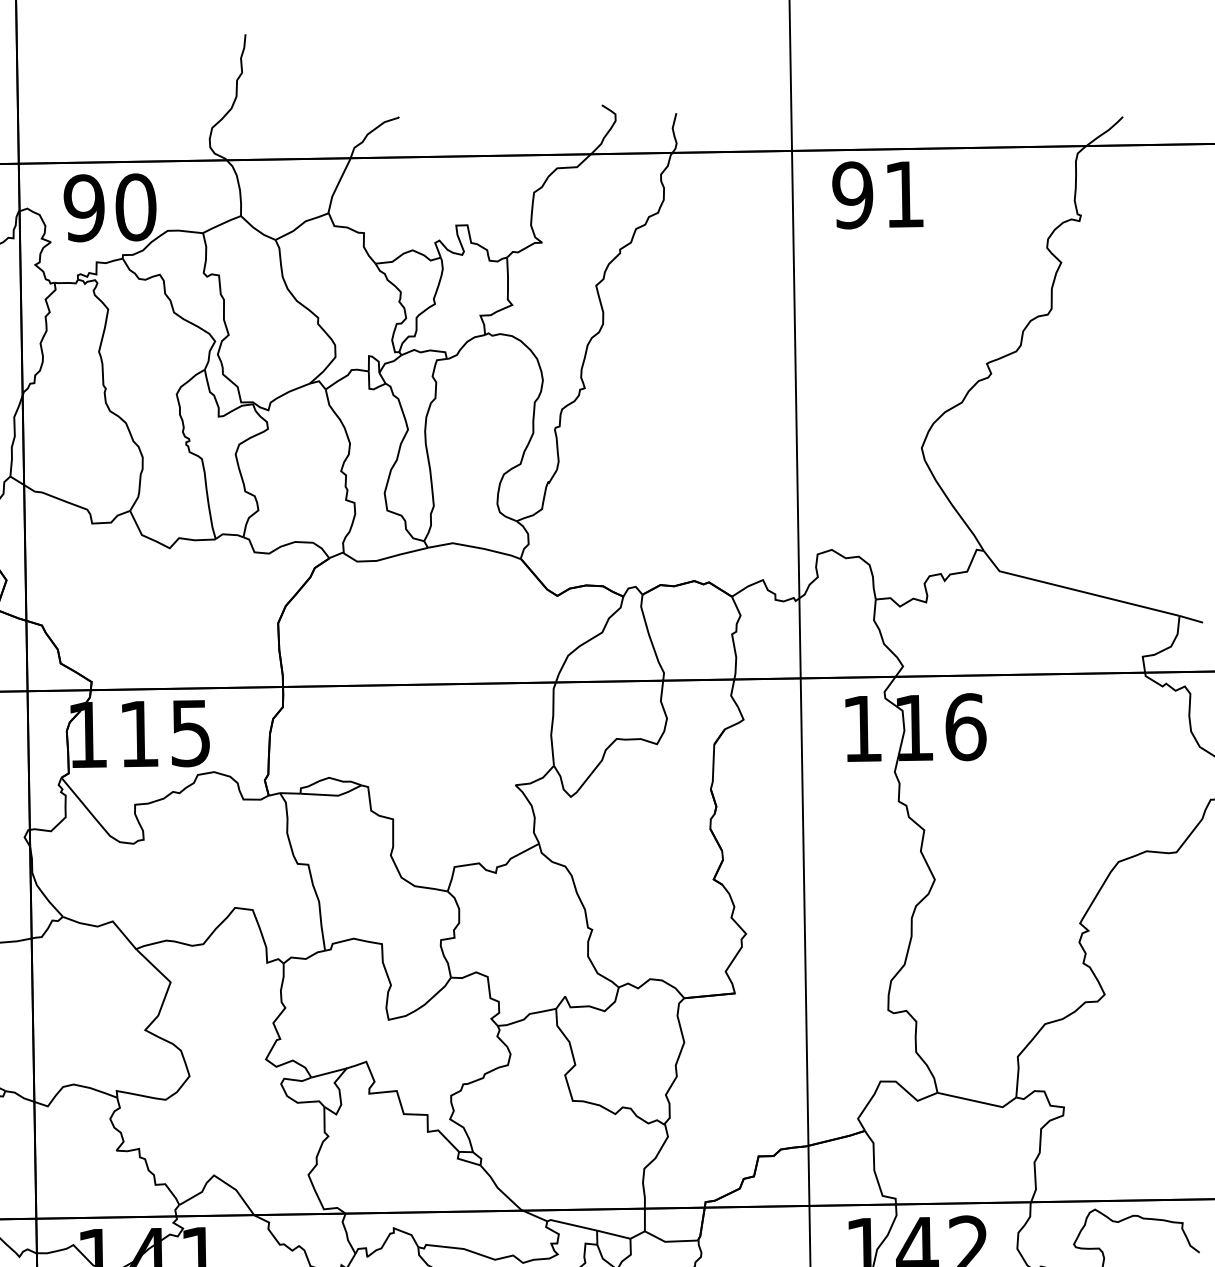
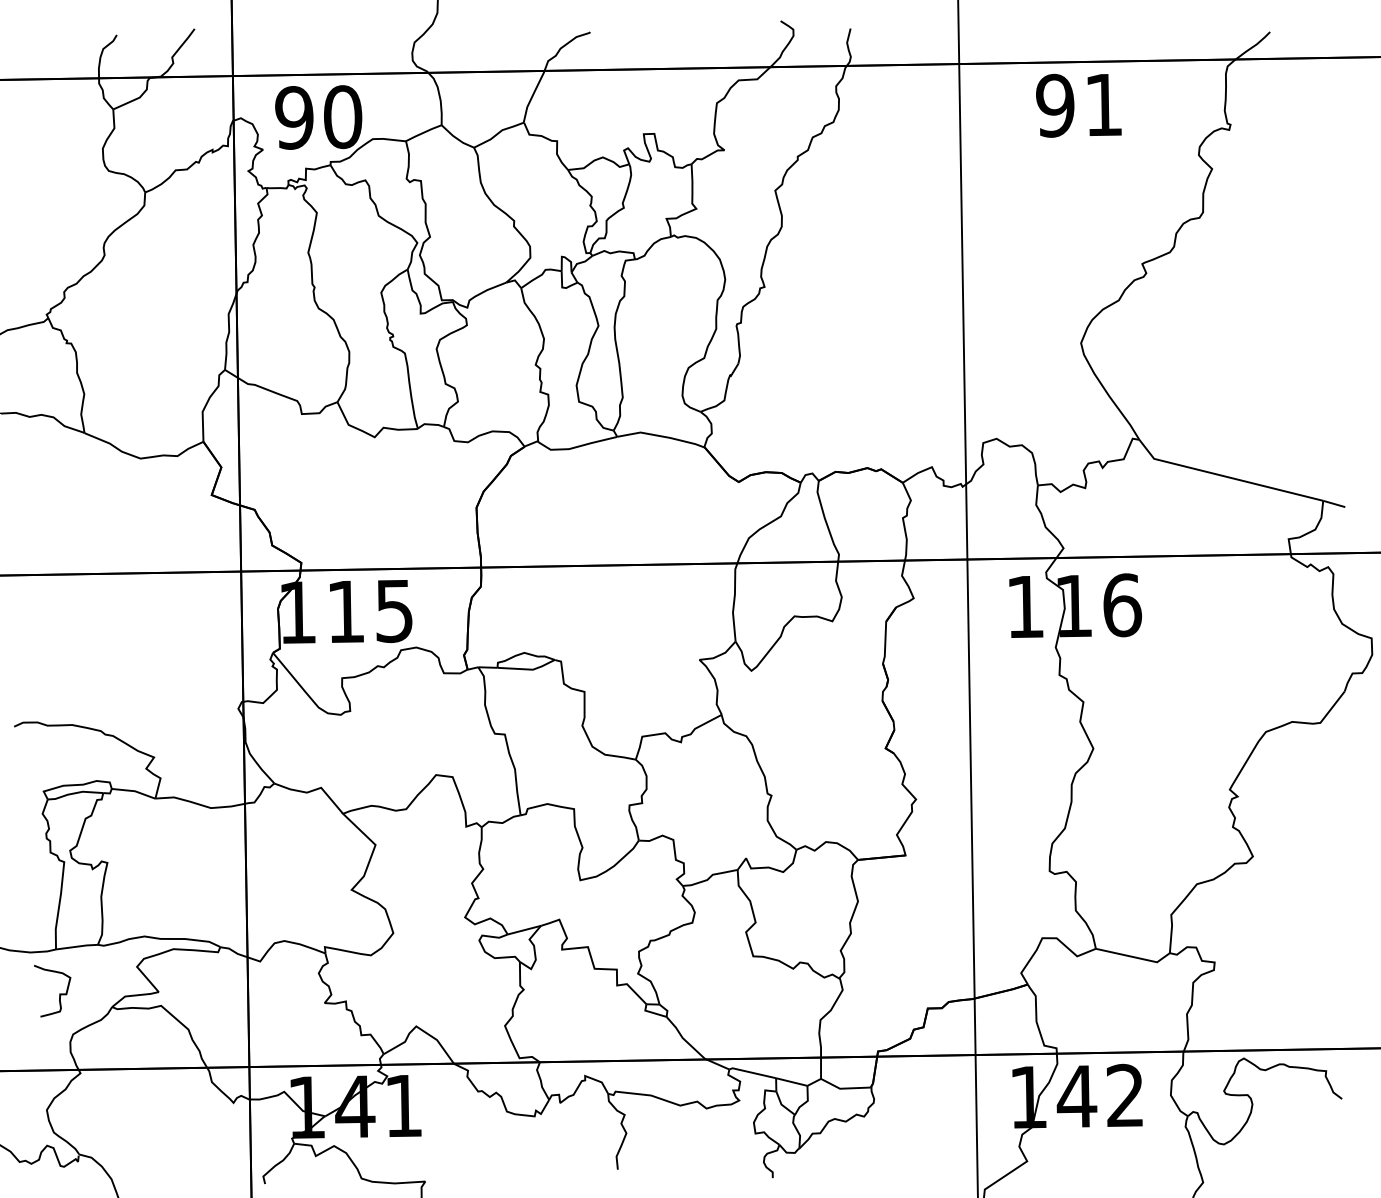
text: (877, 195) -> (1078, 105), moved

